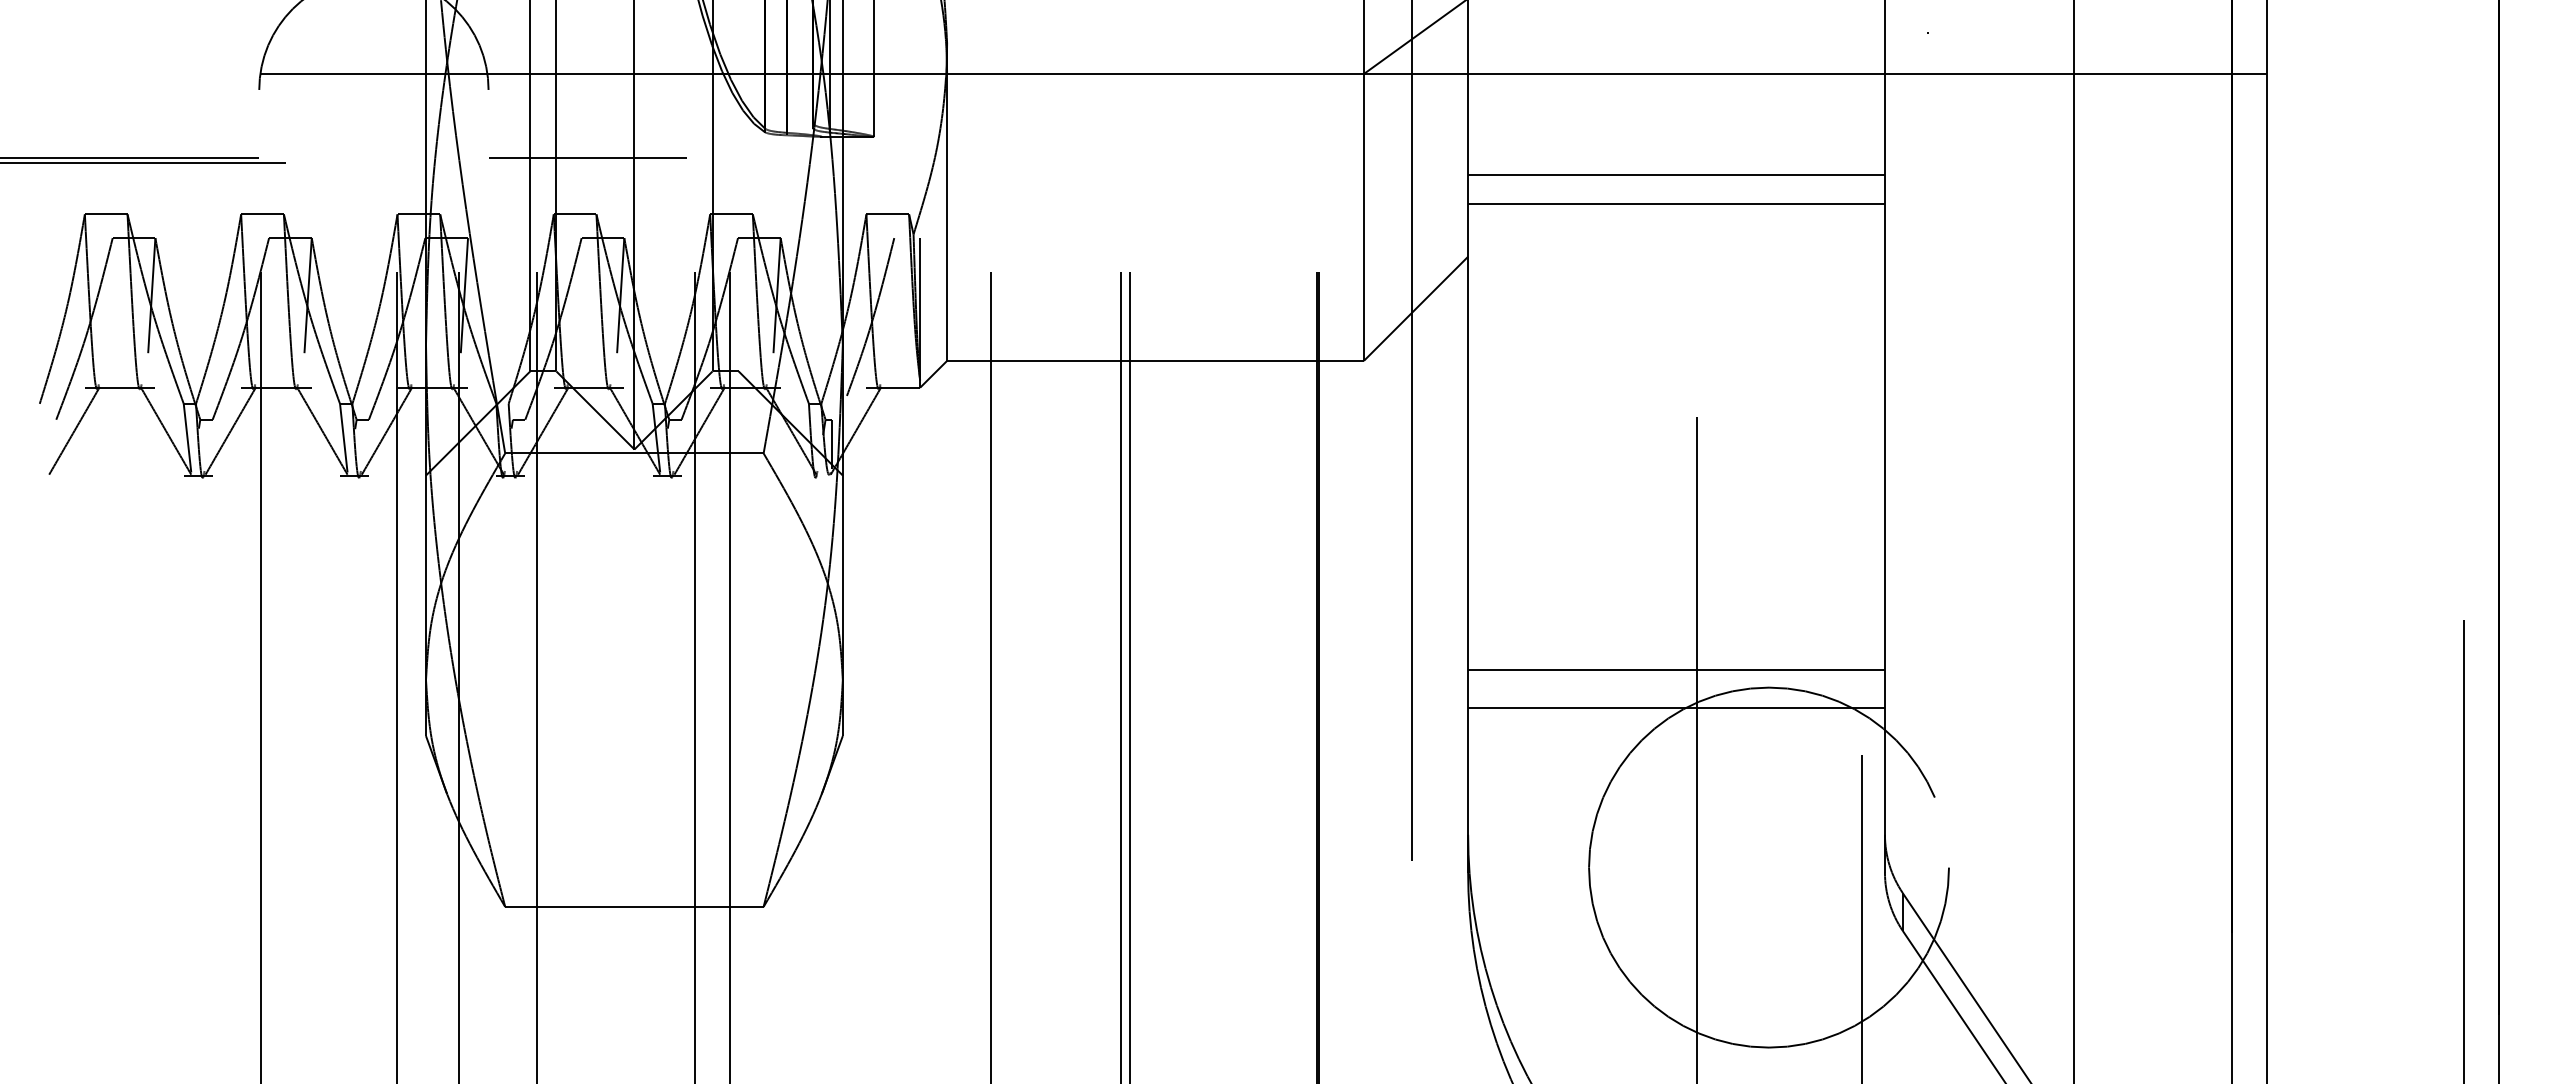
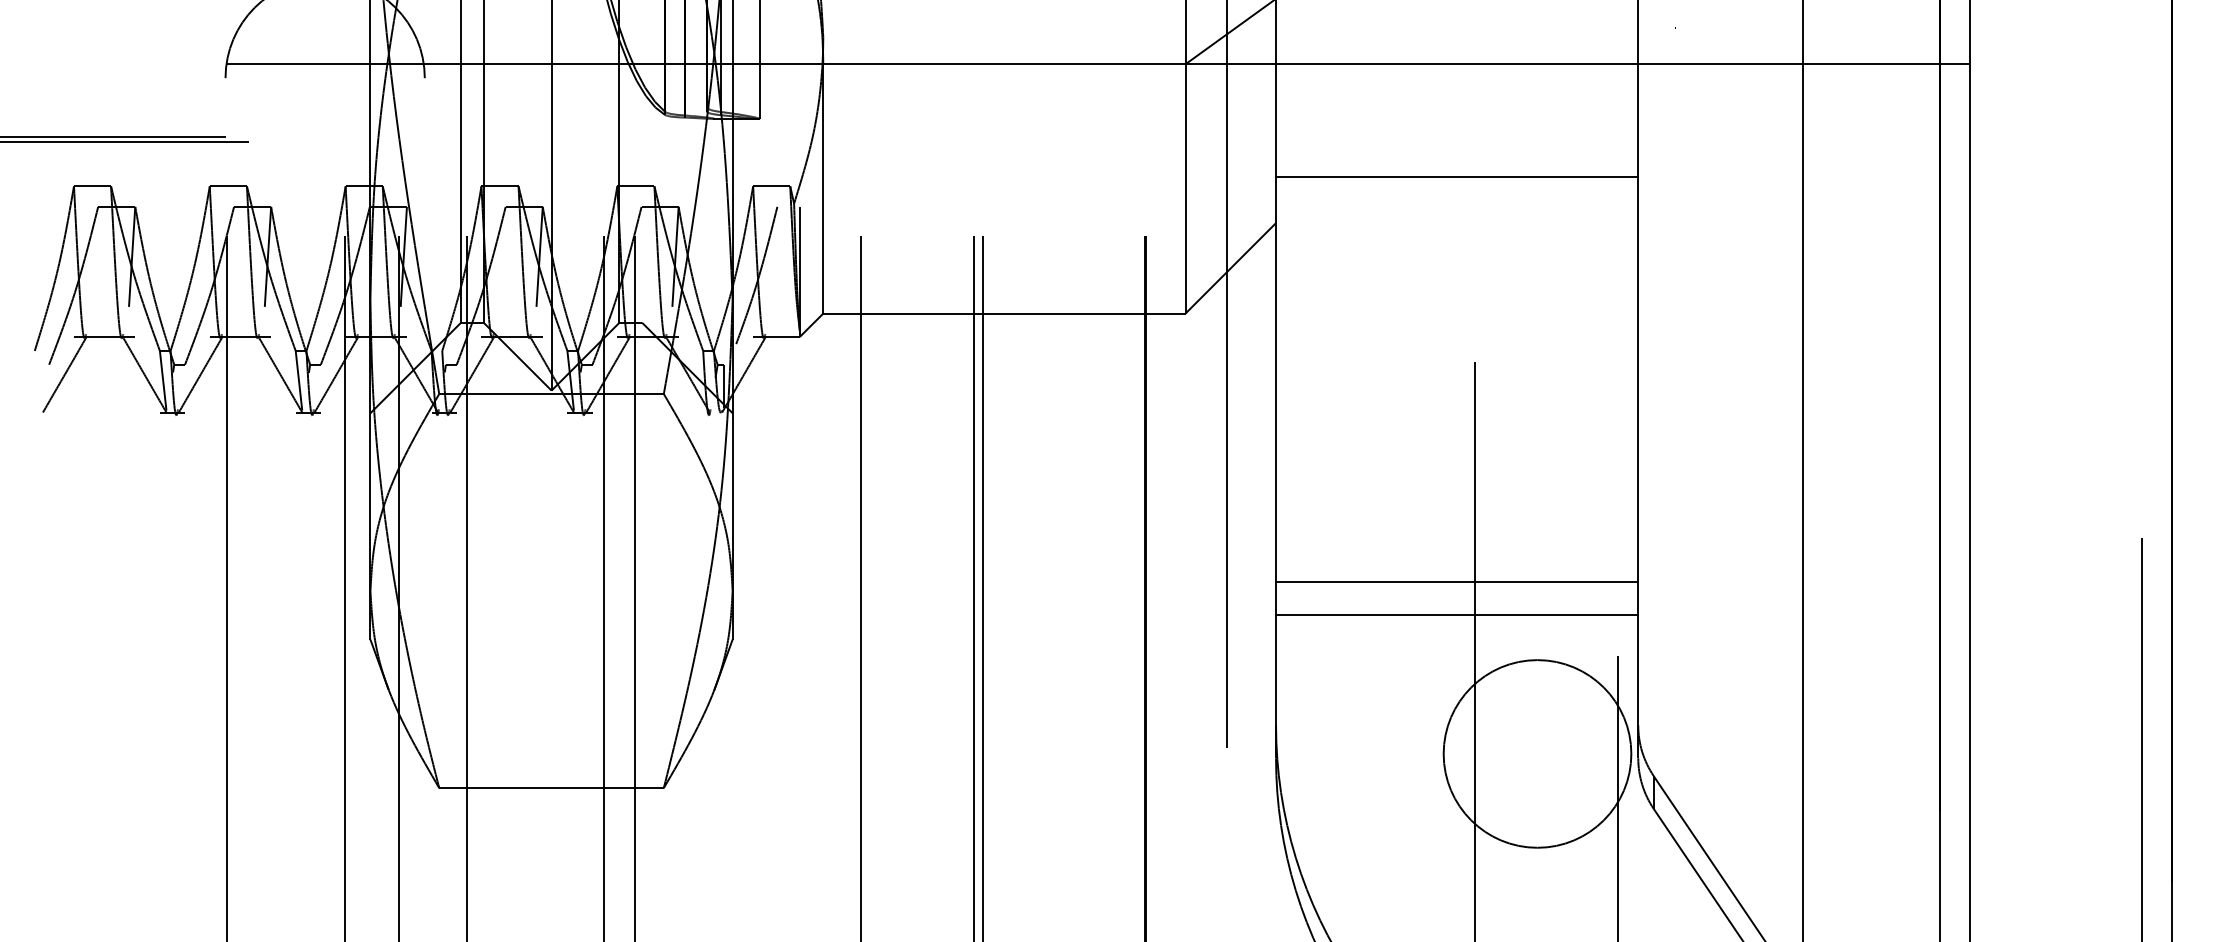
line: (587, 157) -> (510, 136), removed
line: (1676, 174) -> (1457, 151), removed
circle: (1769, 867) -> (1537, 753), size x0.6

